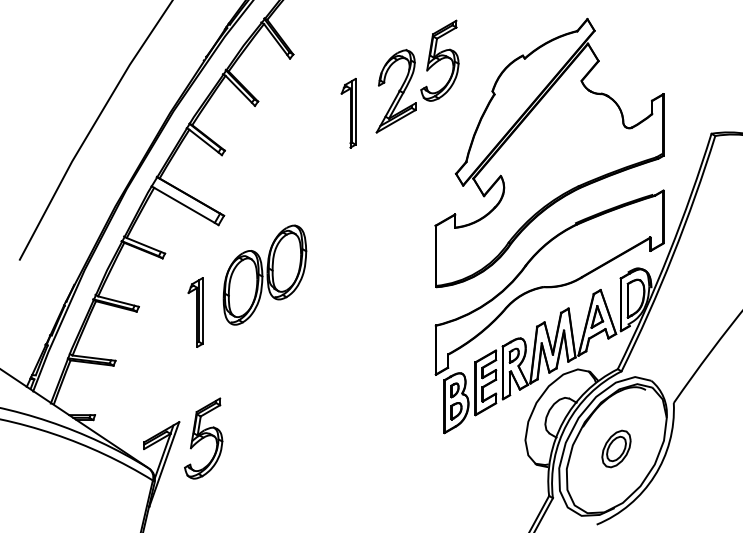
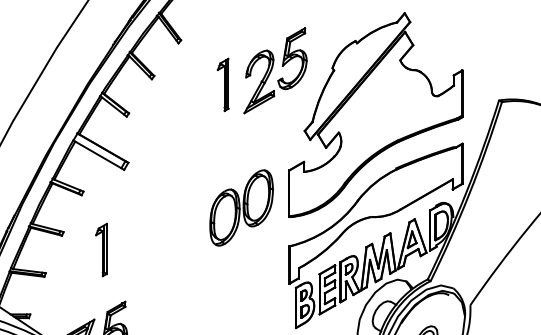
part: (417, 76) -> (275, 70), moved
part: (264, 274) -> (241, 207), moved
part: (195, 312) -> (101, 250), moved

